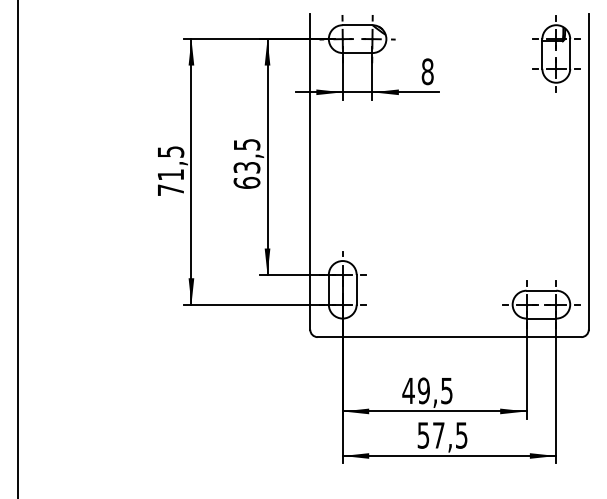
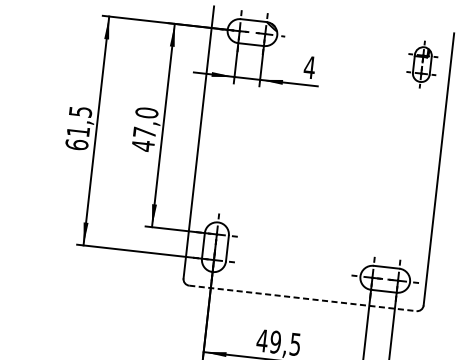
part: (556, 53) -> (422, 64), size x0.7
text: (427, 71) -> (309, 67), 8 -> 4
text: (246, 163) -> (144, 129), 63,5 -> 47,0
text: (170, 190) -> (76, 144), 71,5 -> 61,5
line: (449, 337) -> (302, 298), solid -> dashed

